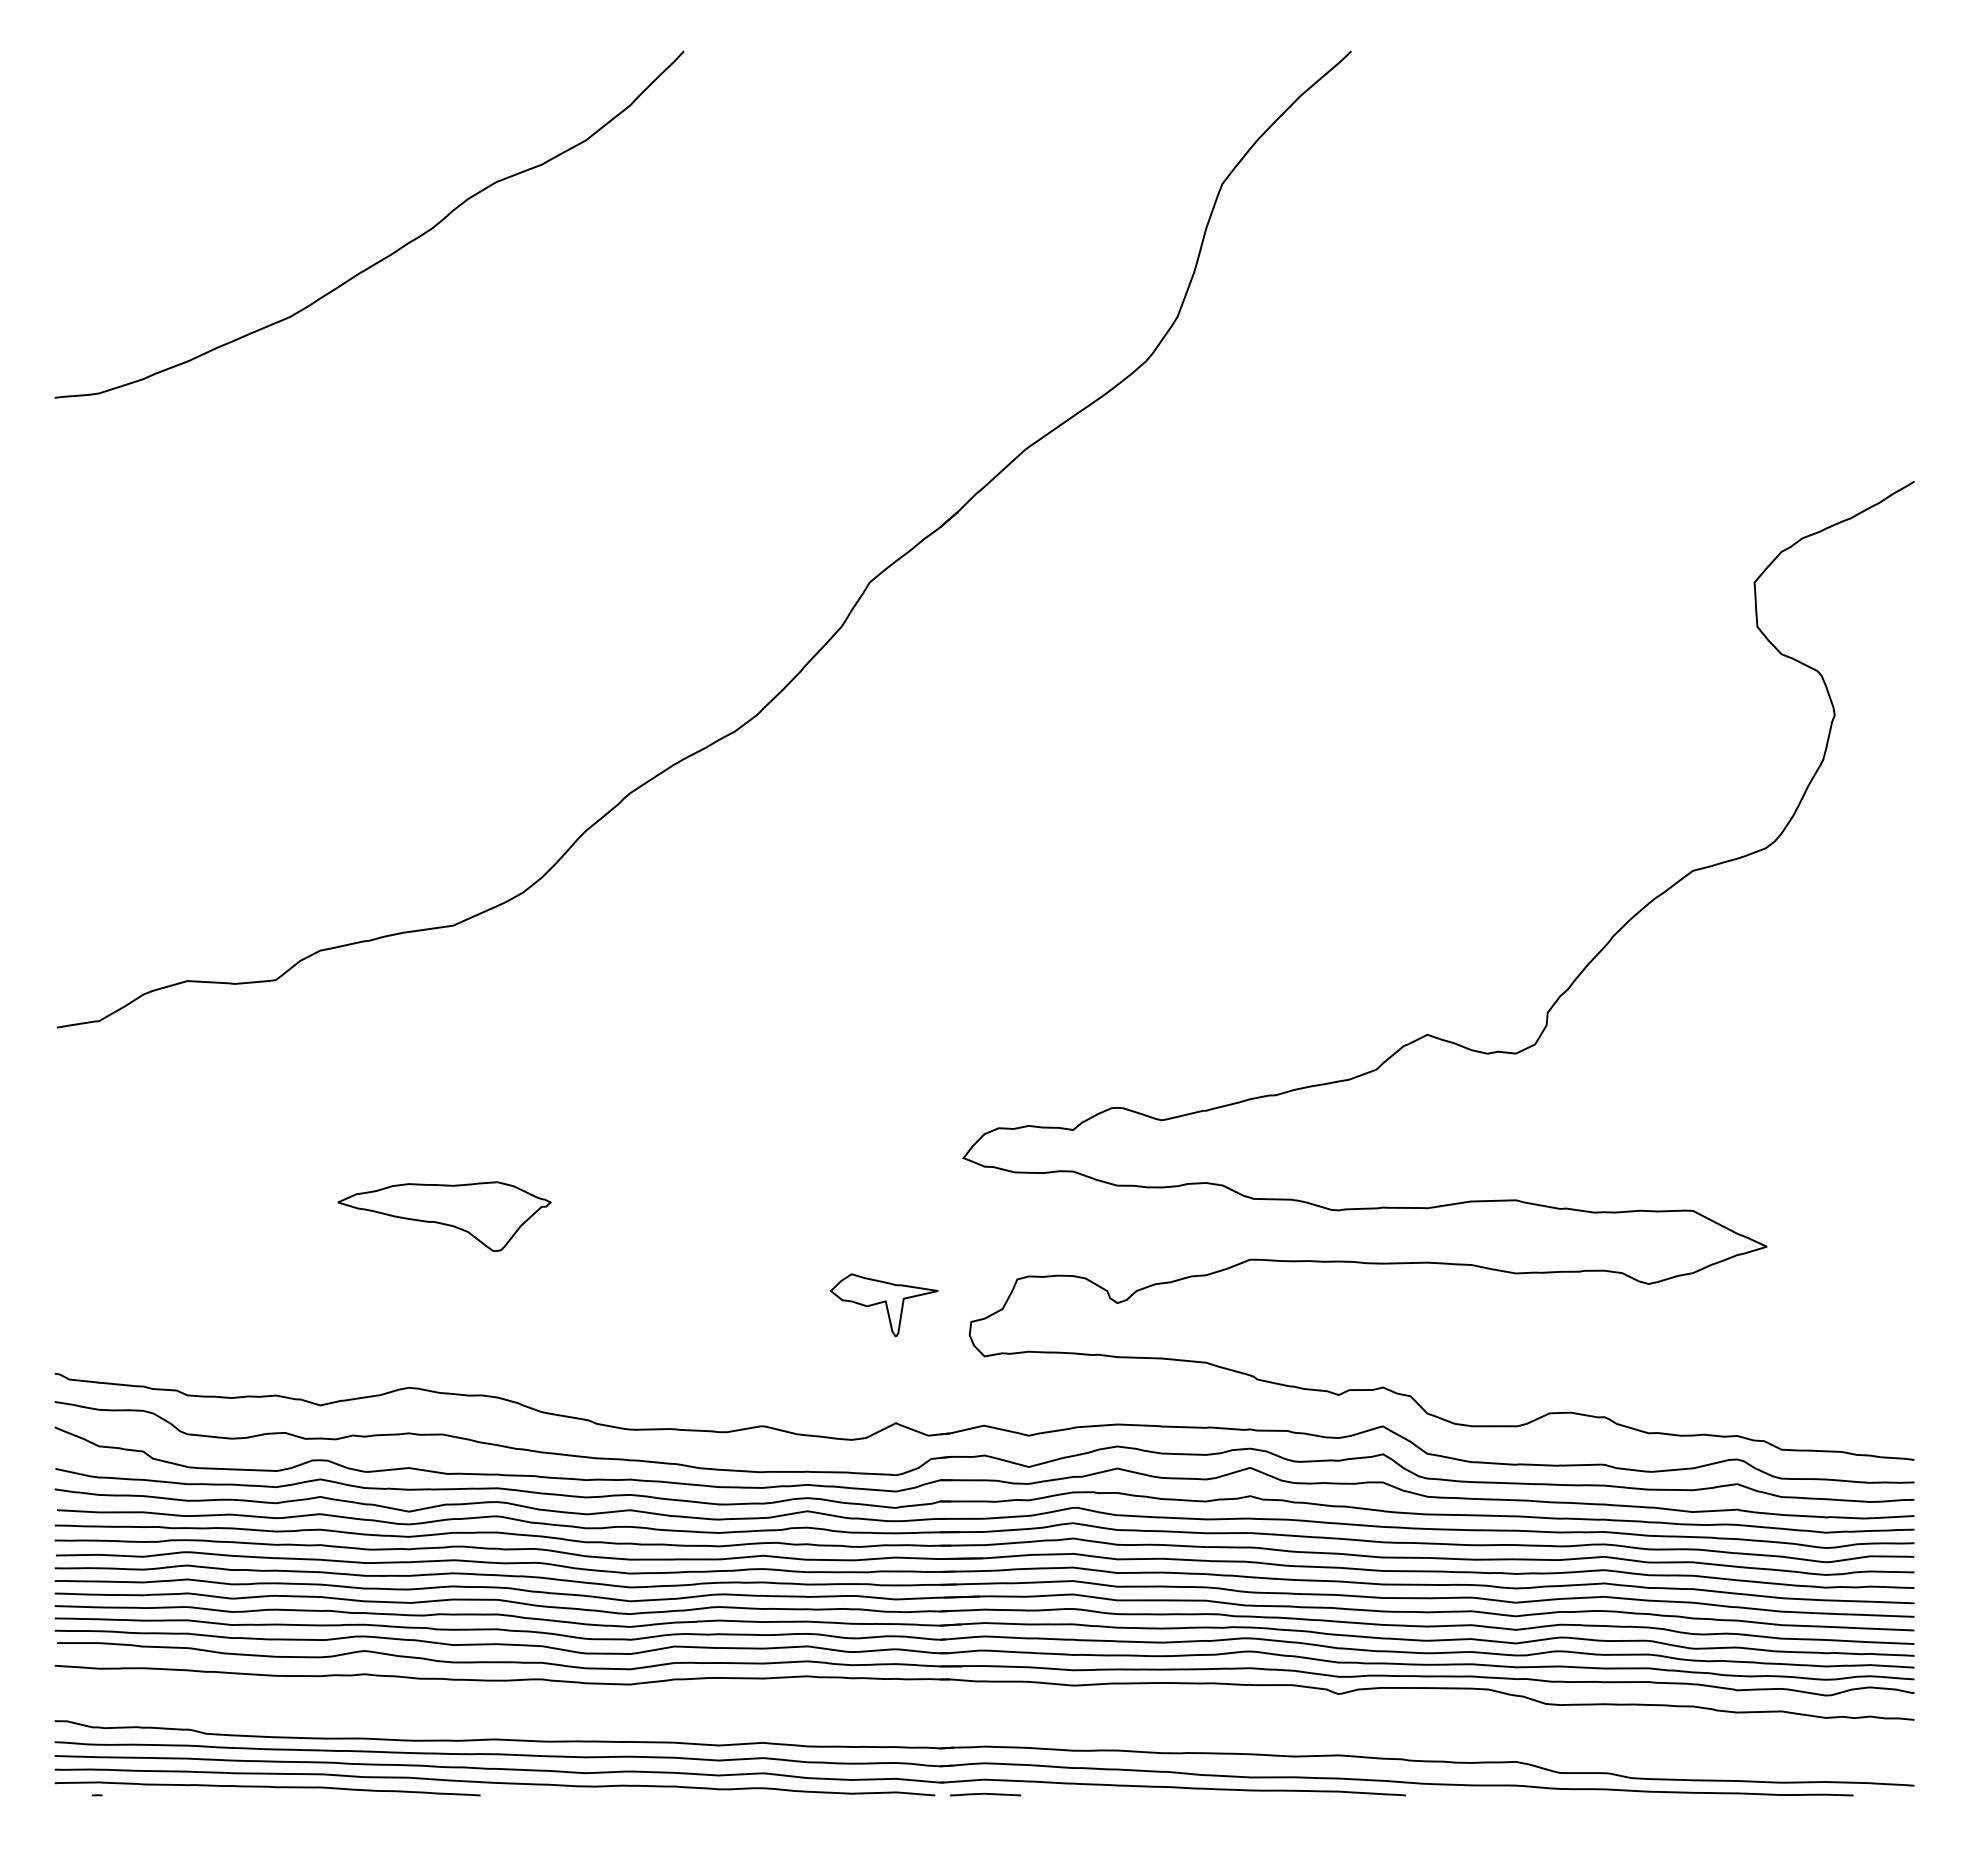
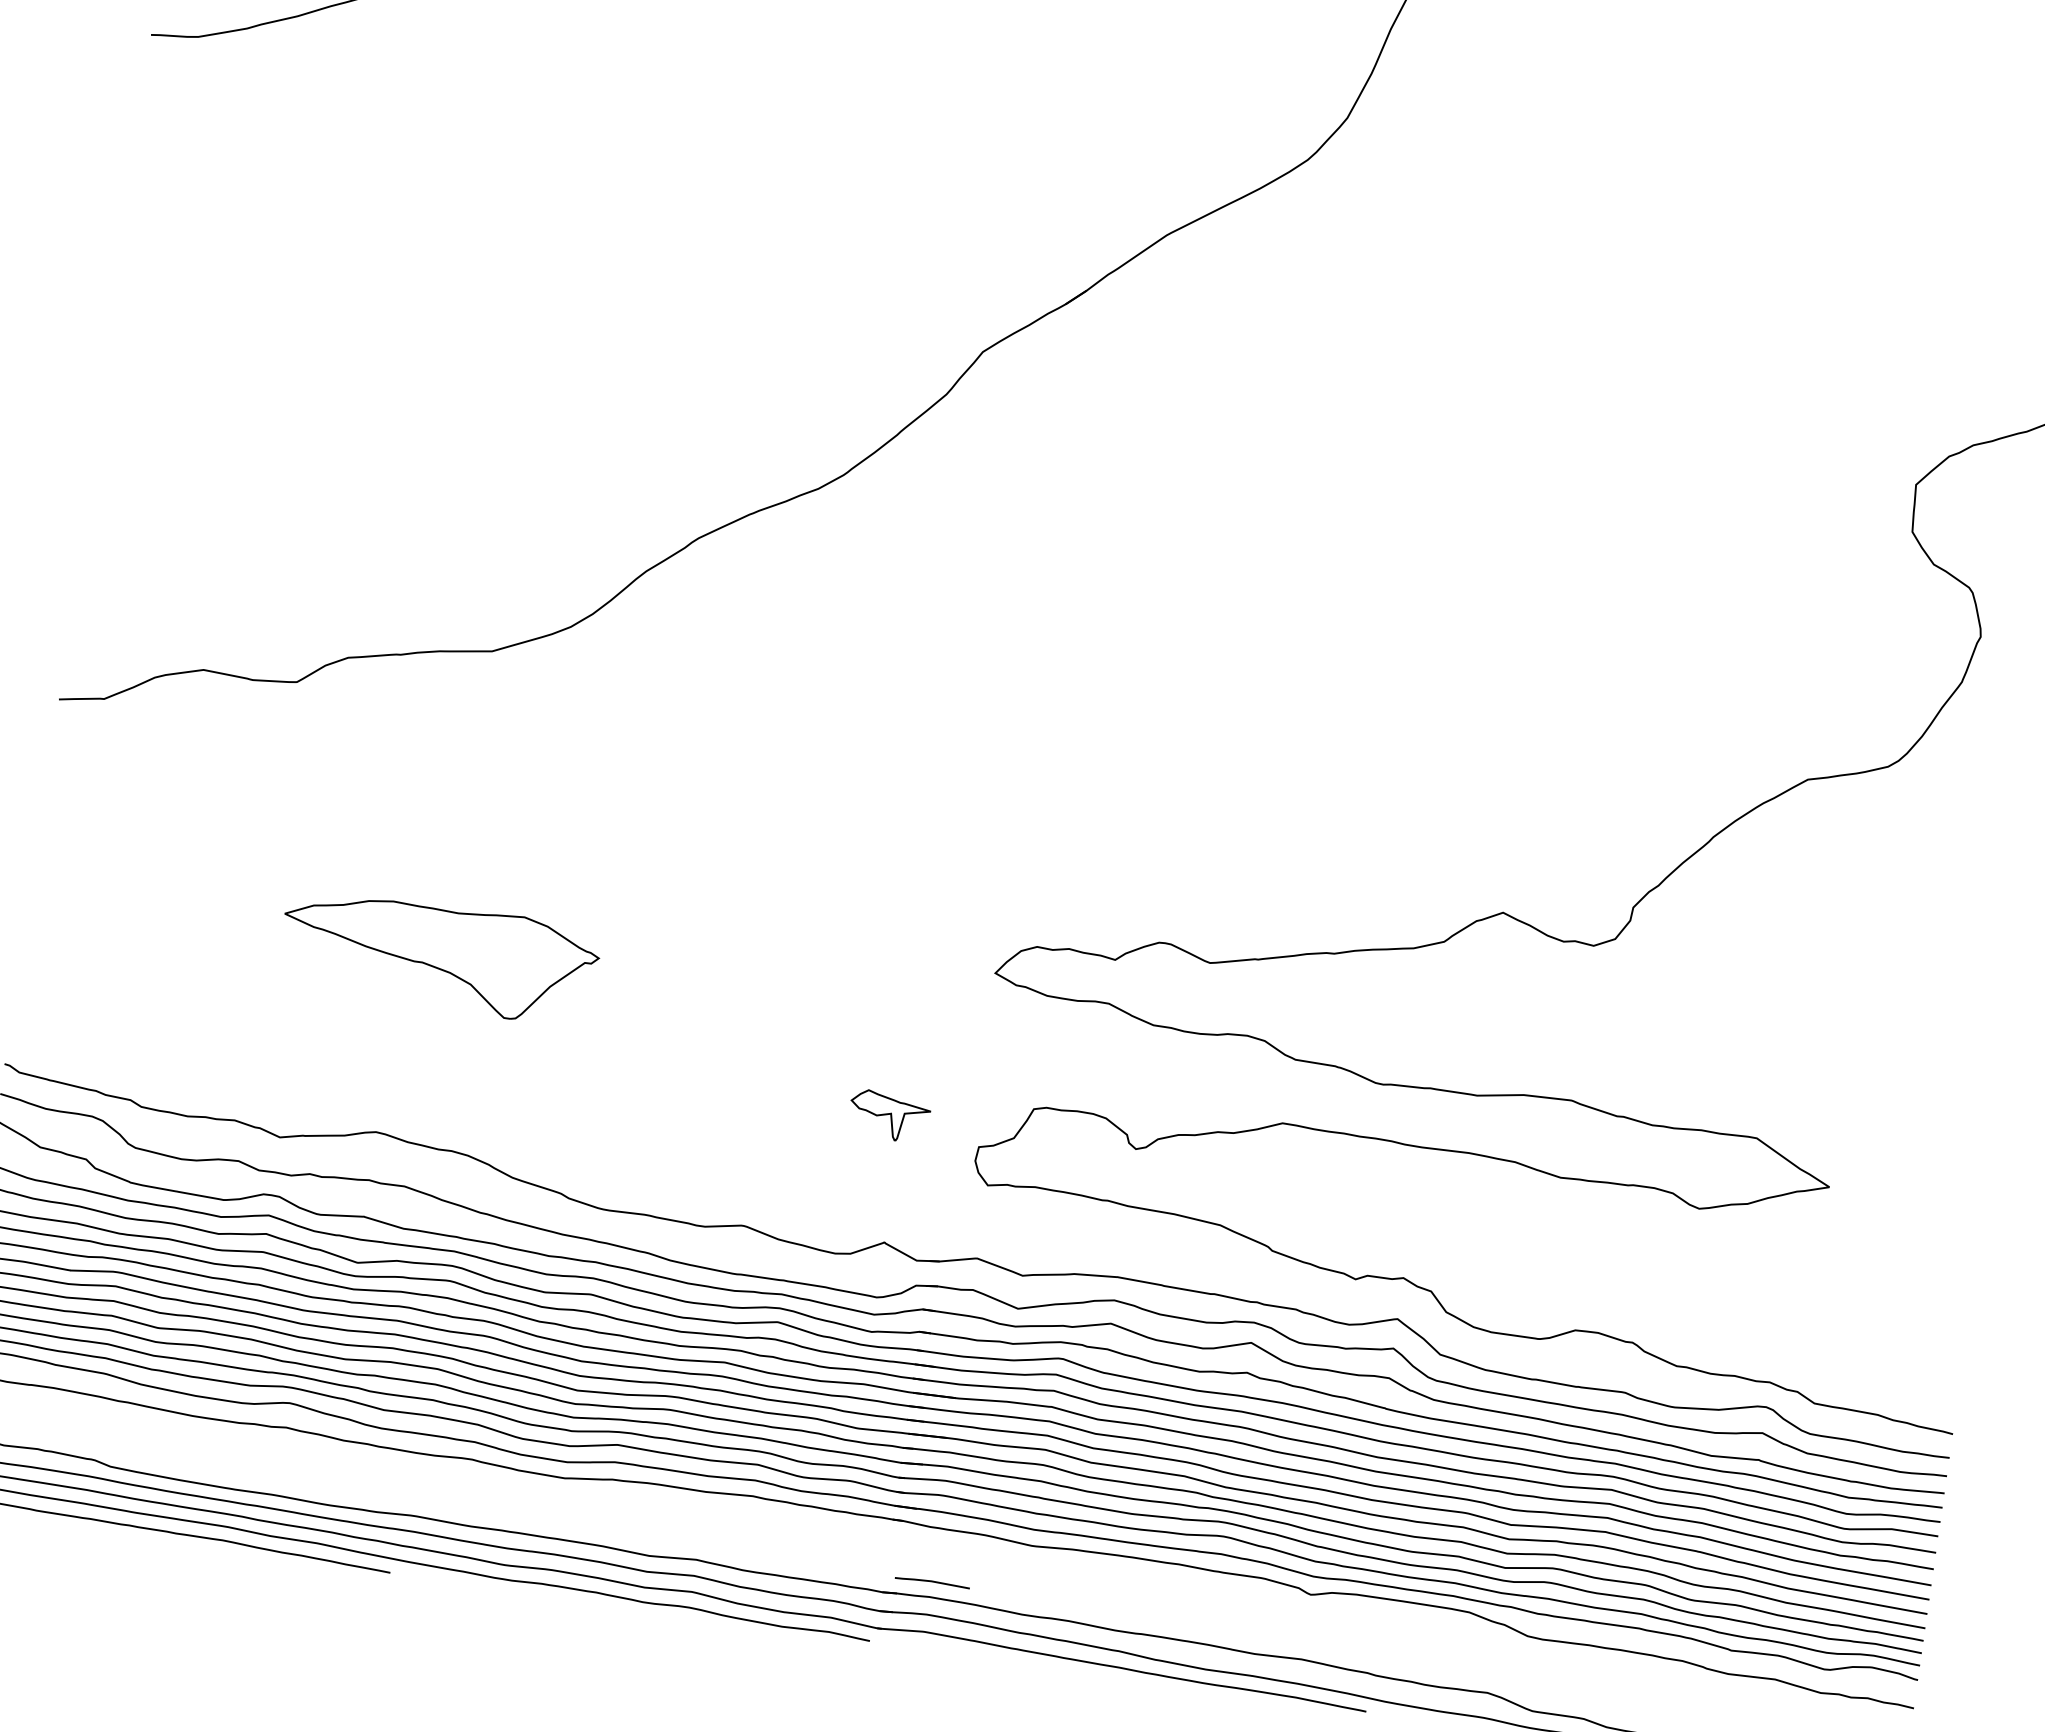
part: (444, 1216) -> (439, 956), size x1.4
part: (883, 1305) -> (888, 1116), size x0.7
curve: (985, 1794) -> (932, 1582), moved

